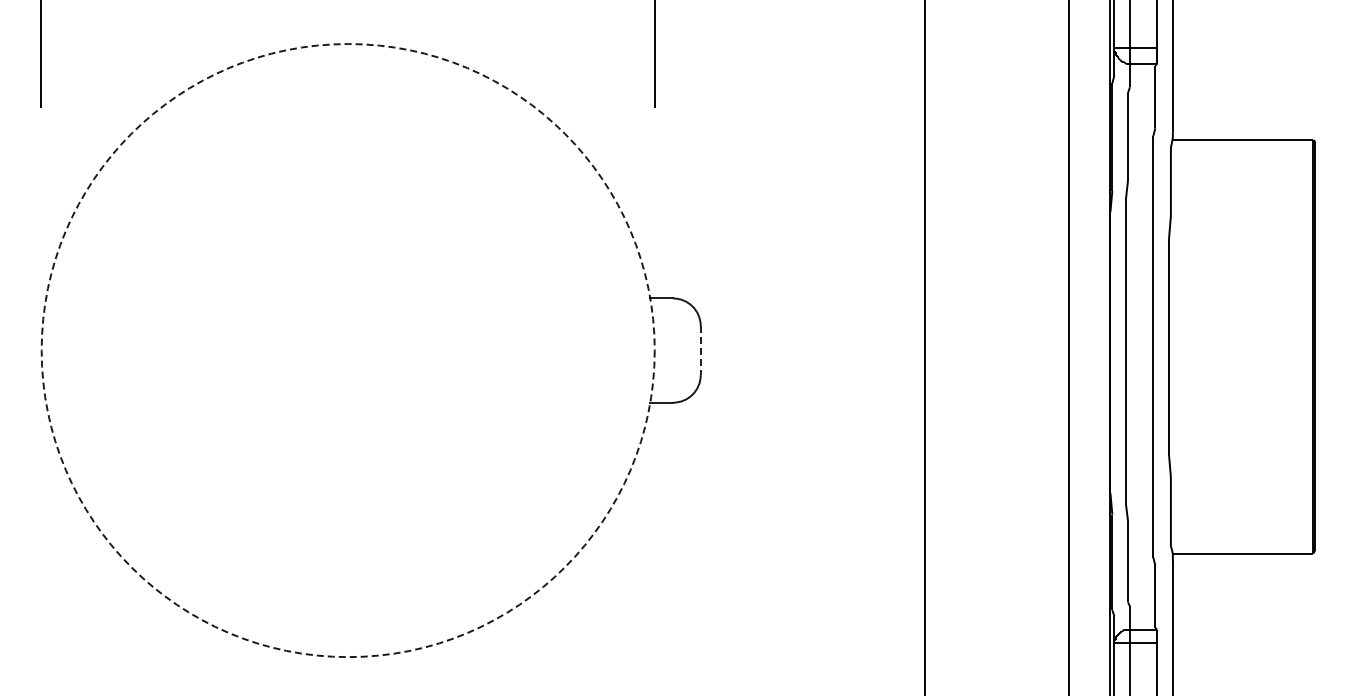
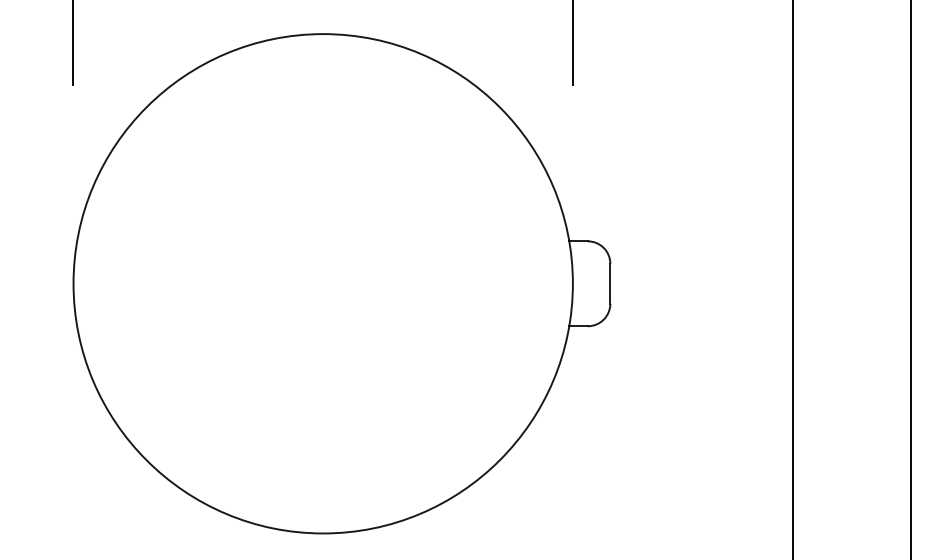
circle: (347, 350) -> (322, 283), dashed -> solid
line: (700, 350) -> (610, 283), dashed -> solid

